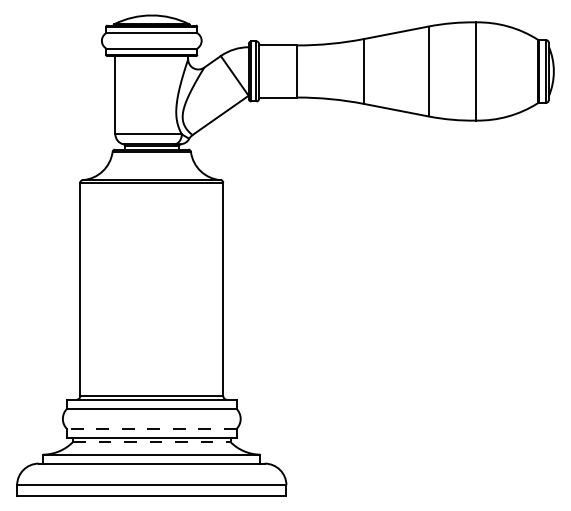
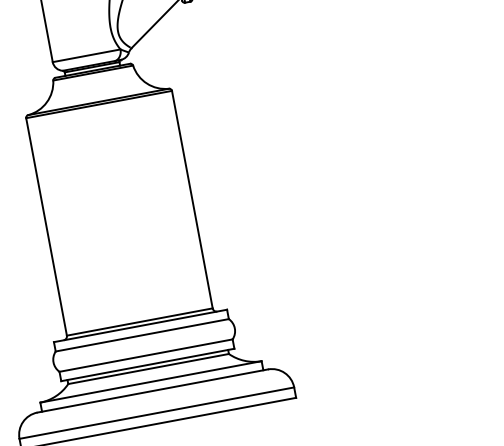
line: (151, 428) -> (145, 355), dashed -> solid
line: (151, 442) -> (148, 369), dashed -> solid

